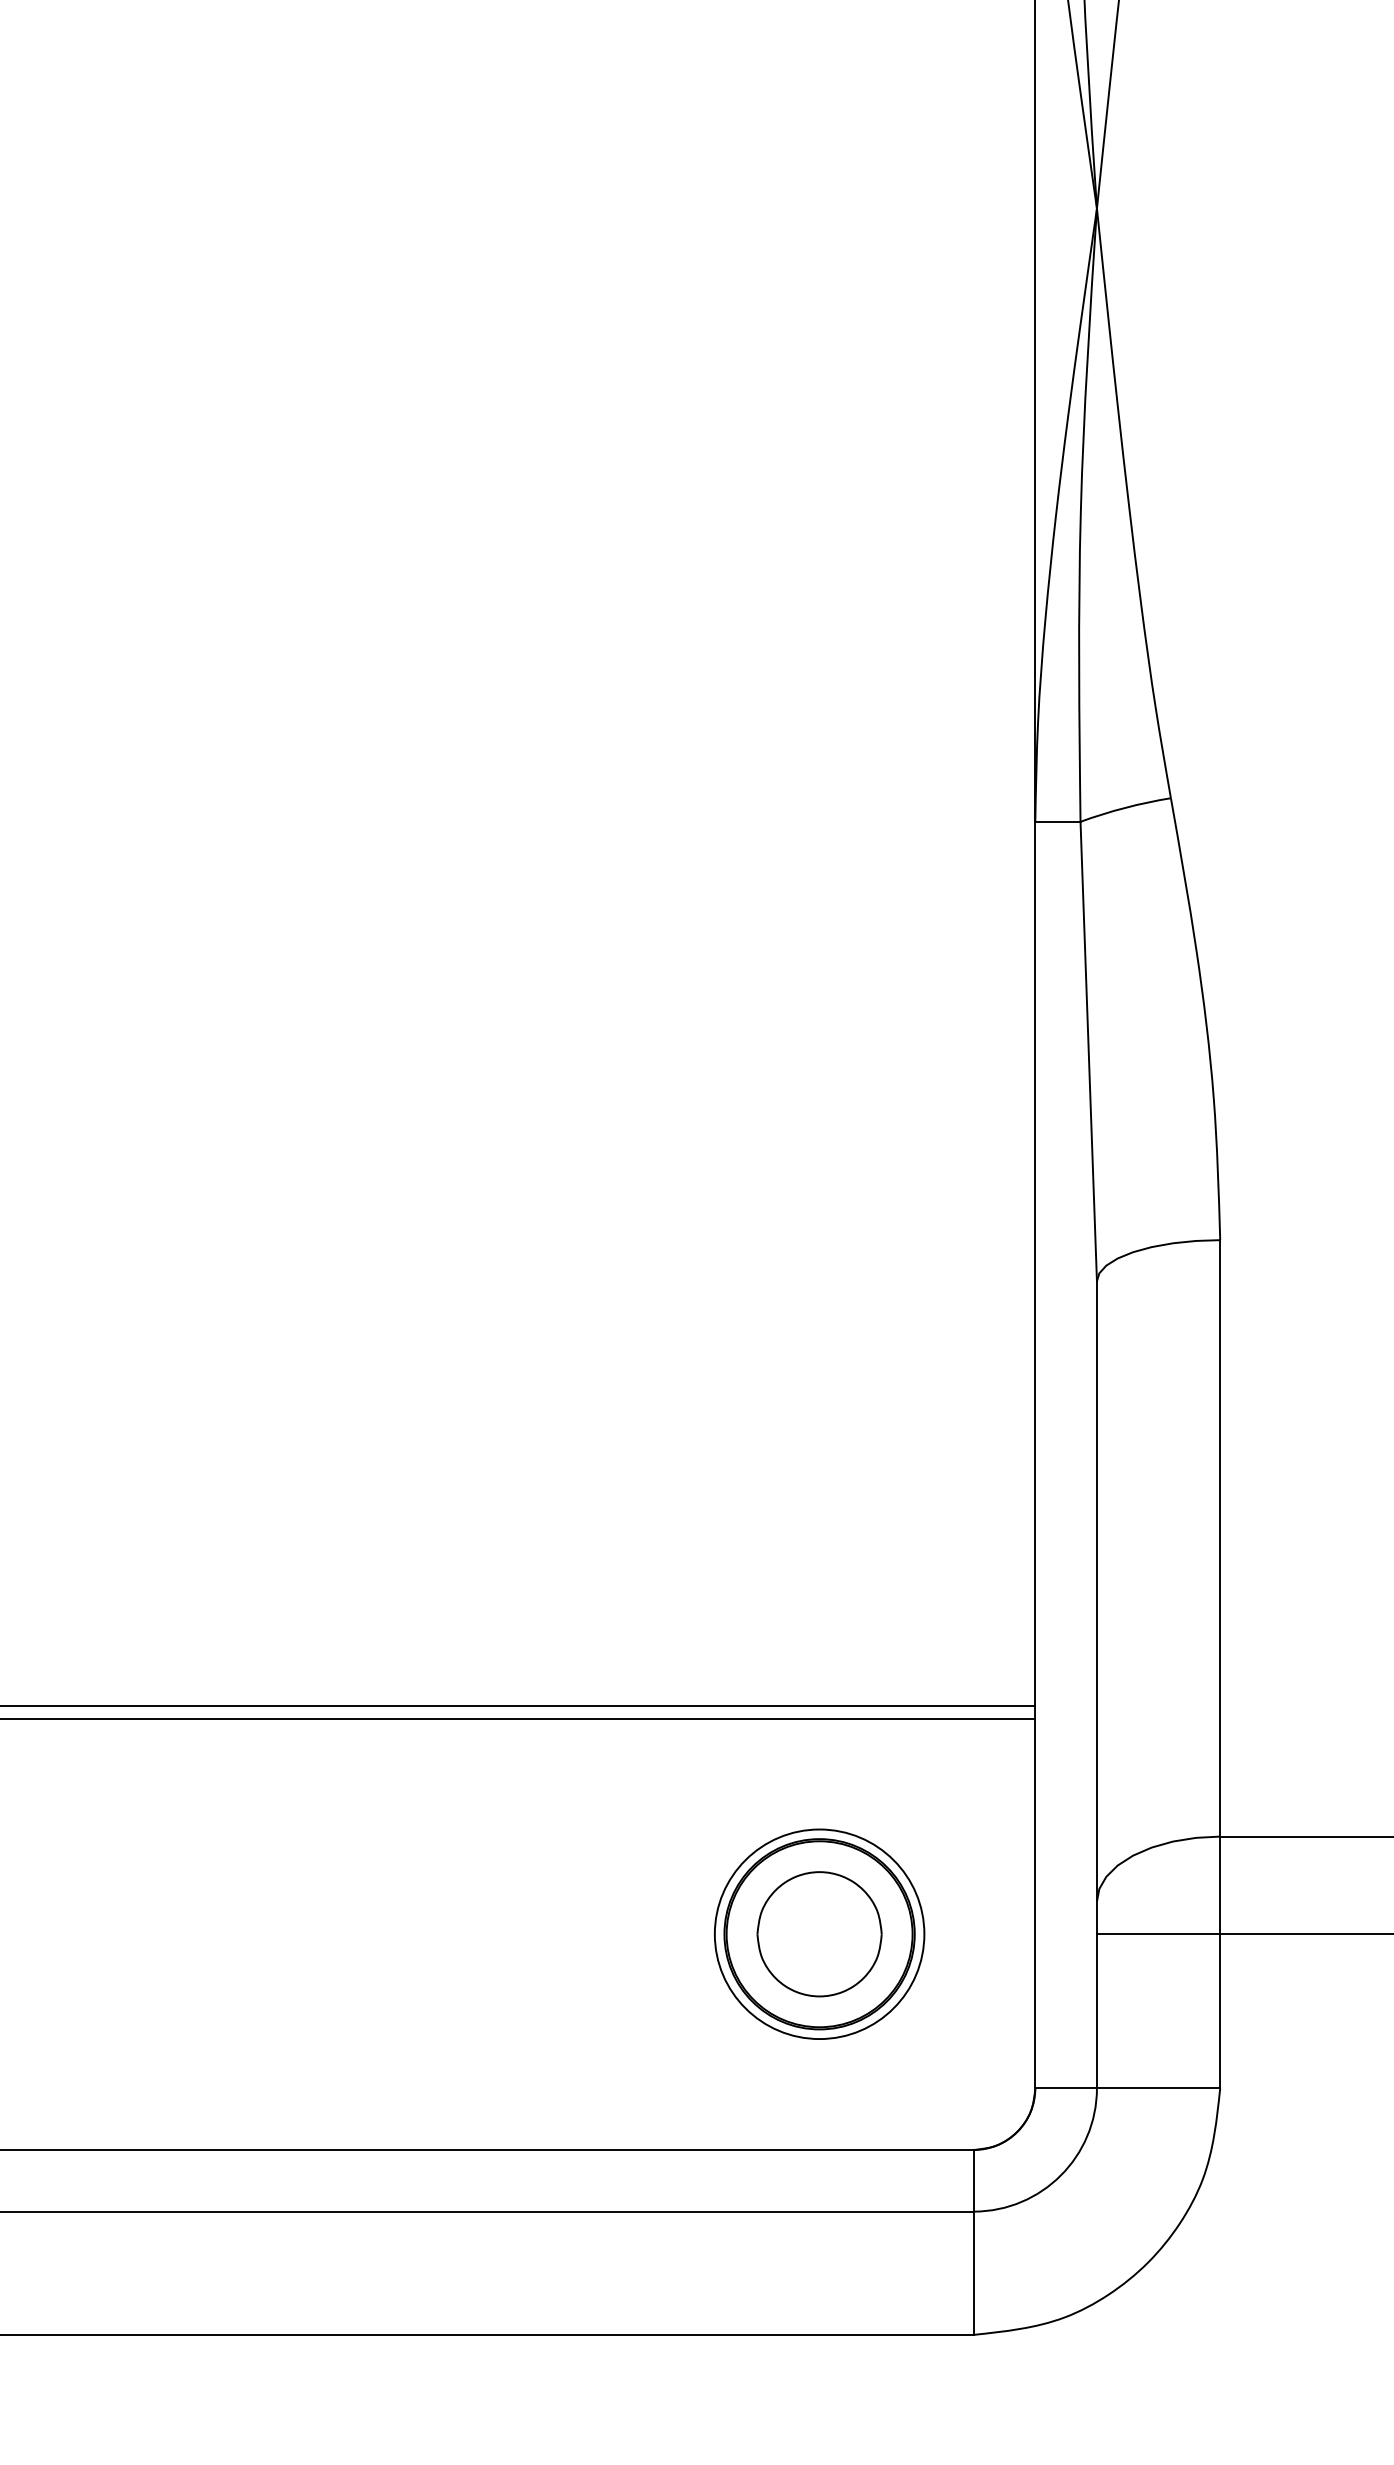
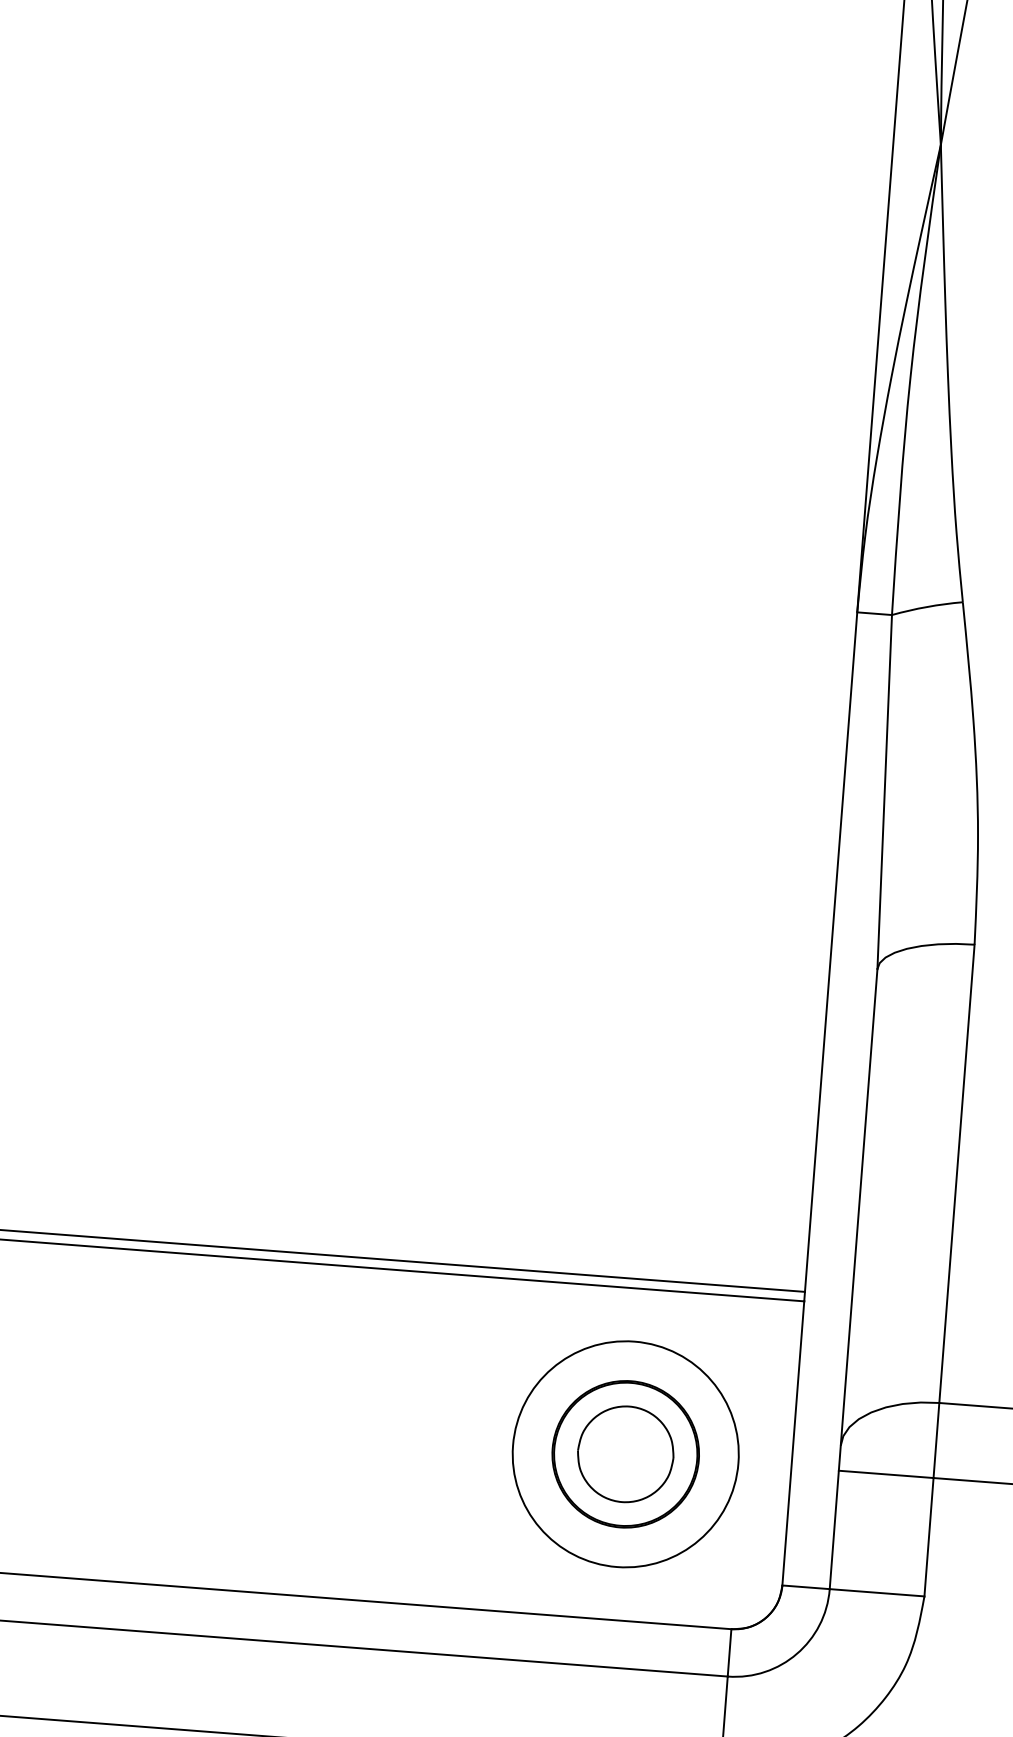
circle: (819, 1934) -> (625, 1454), size x1.4

